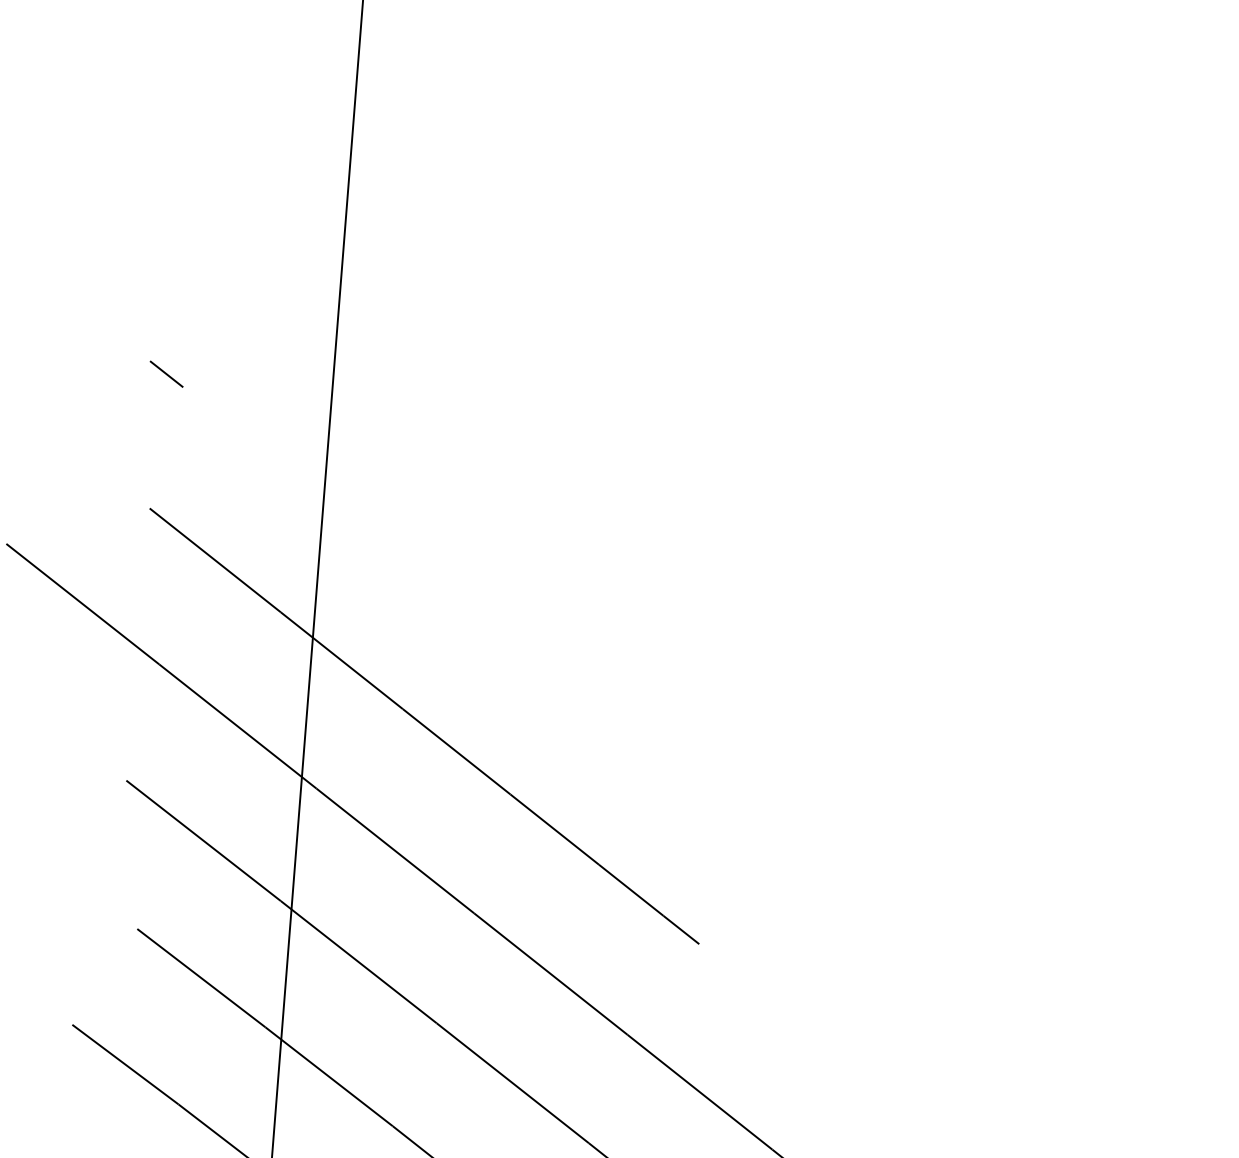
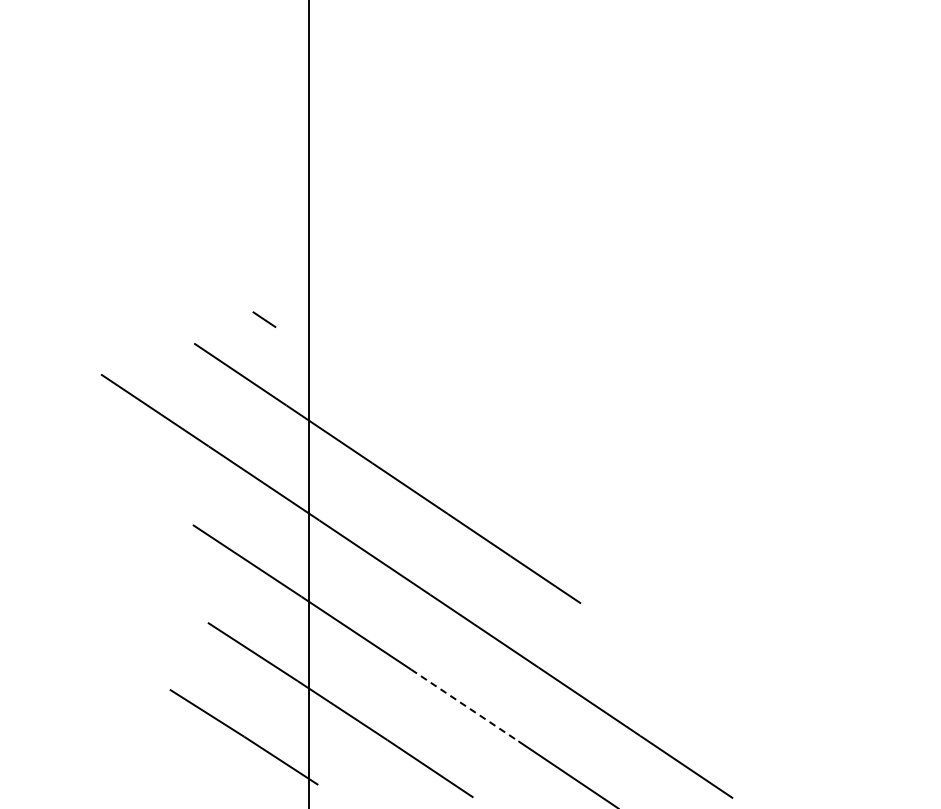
line: (166, 373) -> (264, 319), moved
line: (513, 1083) -> (465, 705), solid -> dashed

